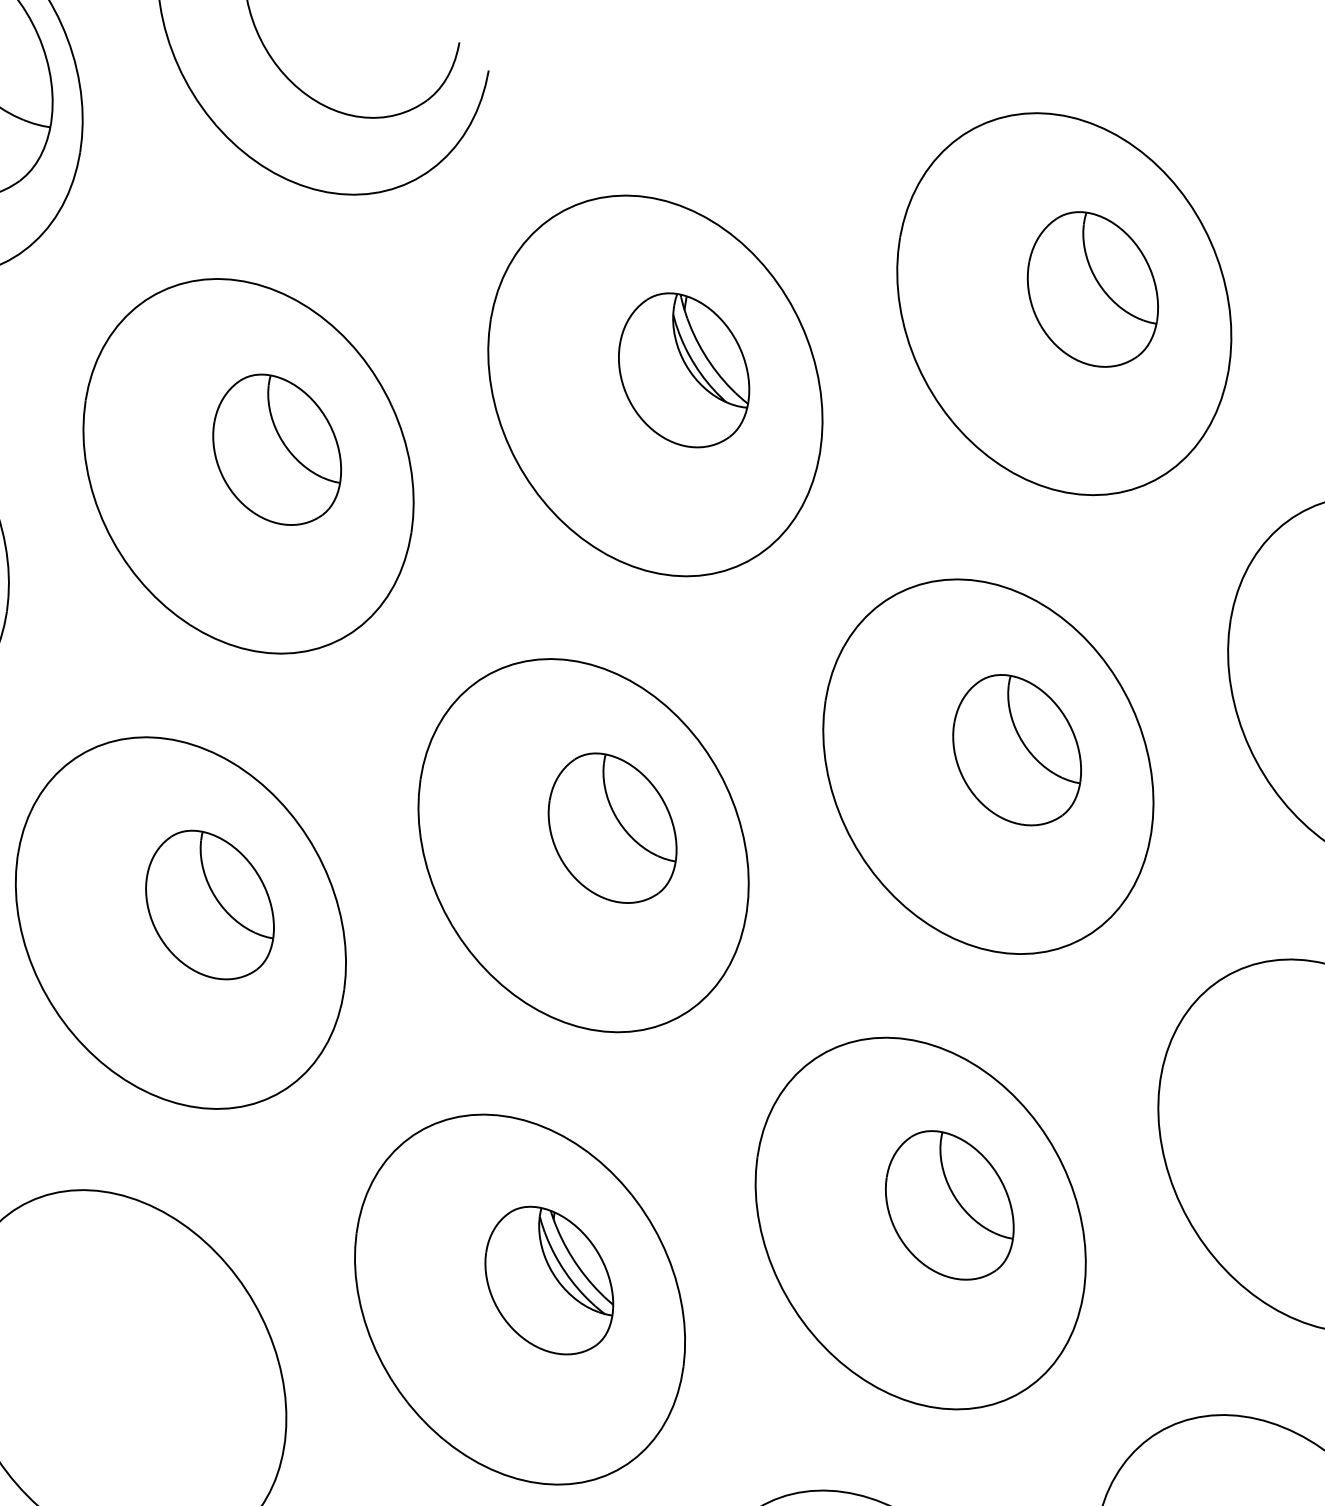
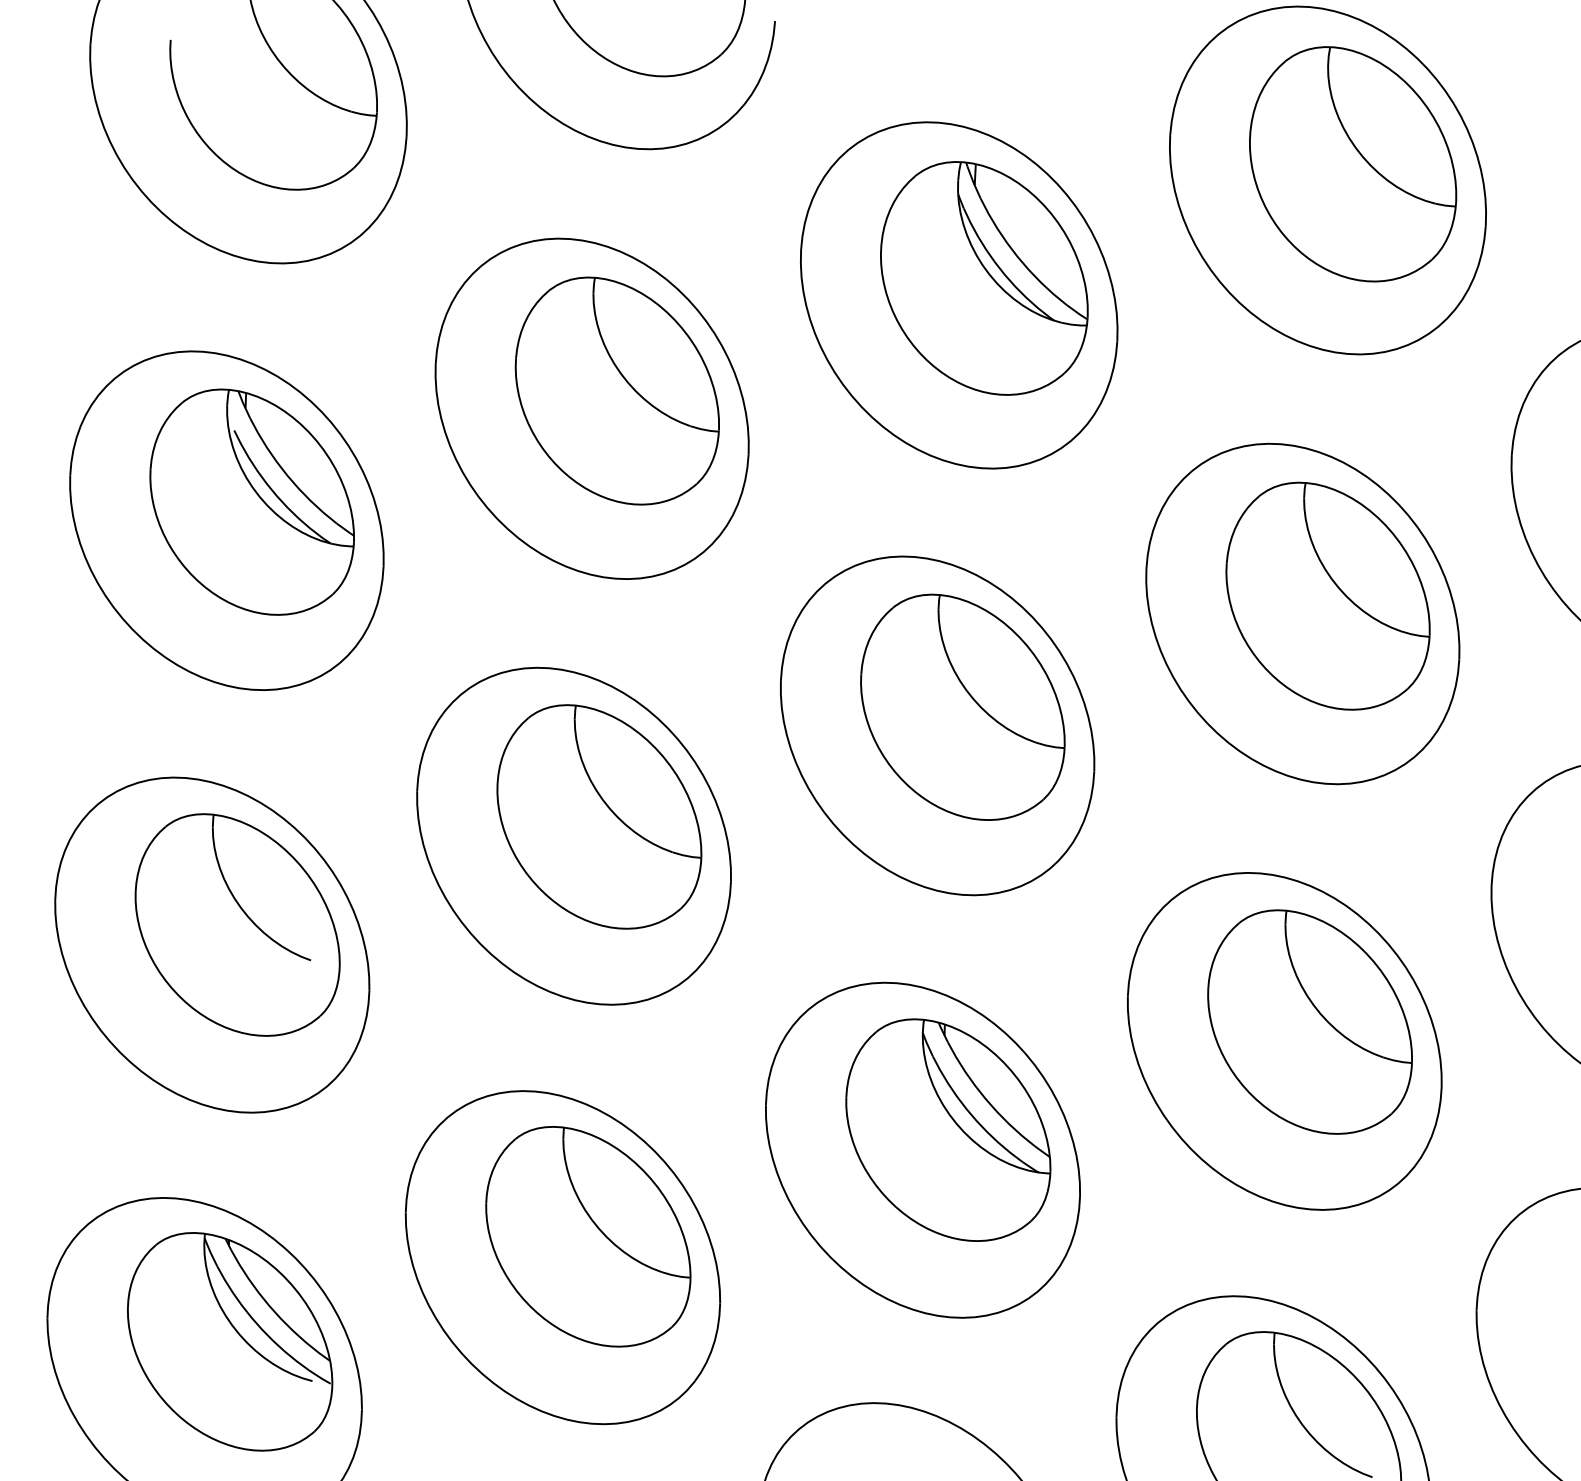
part: (1093, 289) -> (1353, 164), size x1.67
part: (684, 370) -> (984, 278), size x1.67
part: (276, 449) -> (616, 390), size x1.67
part: (1016, 749) -> (1327, 595), size x1.67
part: (612, 827) -> (962, 706), size x1.67
part: (210, 904) -> (599, 816), size x1.67
part: (949, 1204) -> (1309, 1021), size x1.67
part: (549, 1280) -> (948, 1129), size x1.67
part: (151, 1354) -> (588, 1236), added

